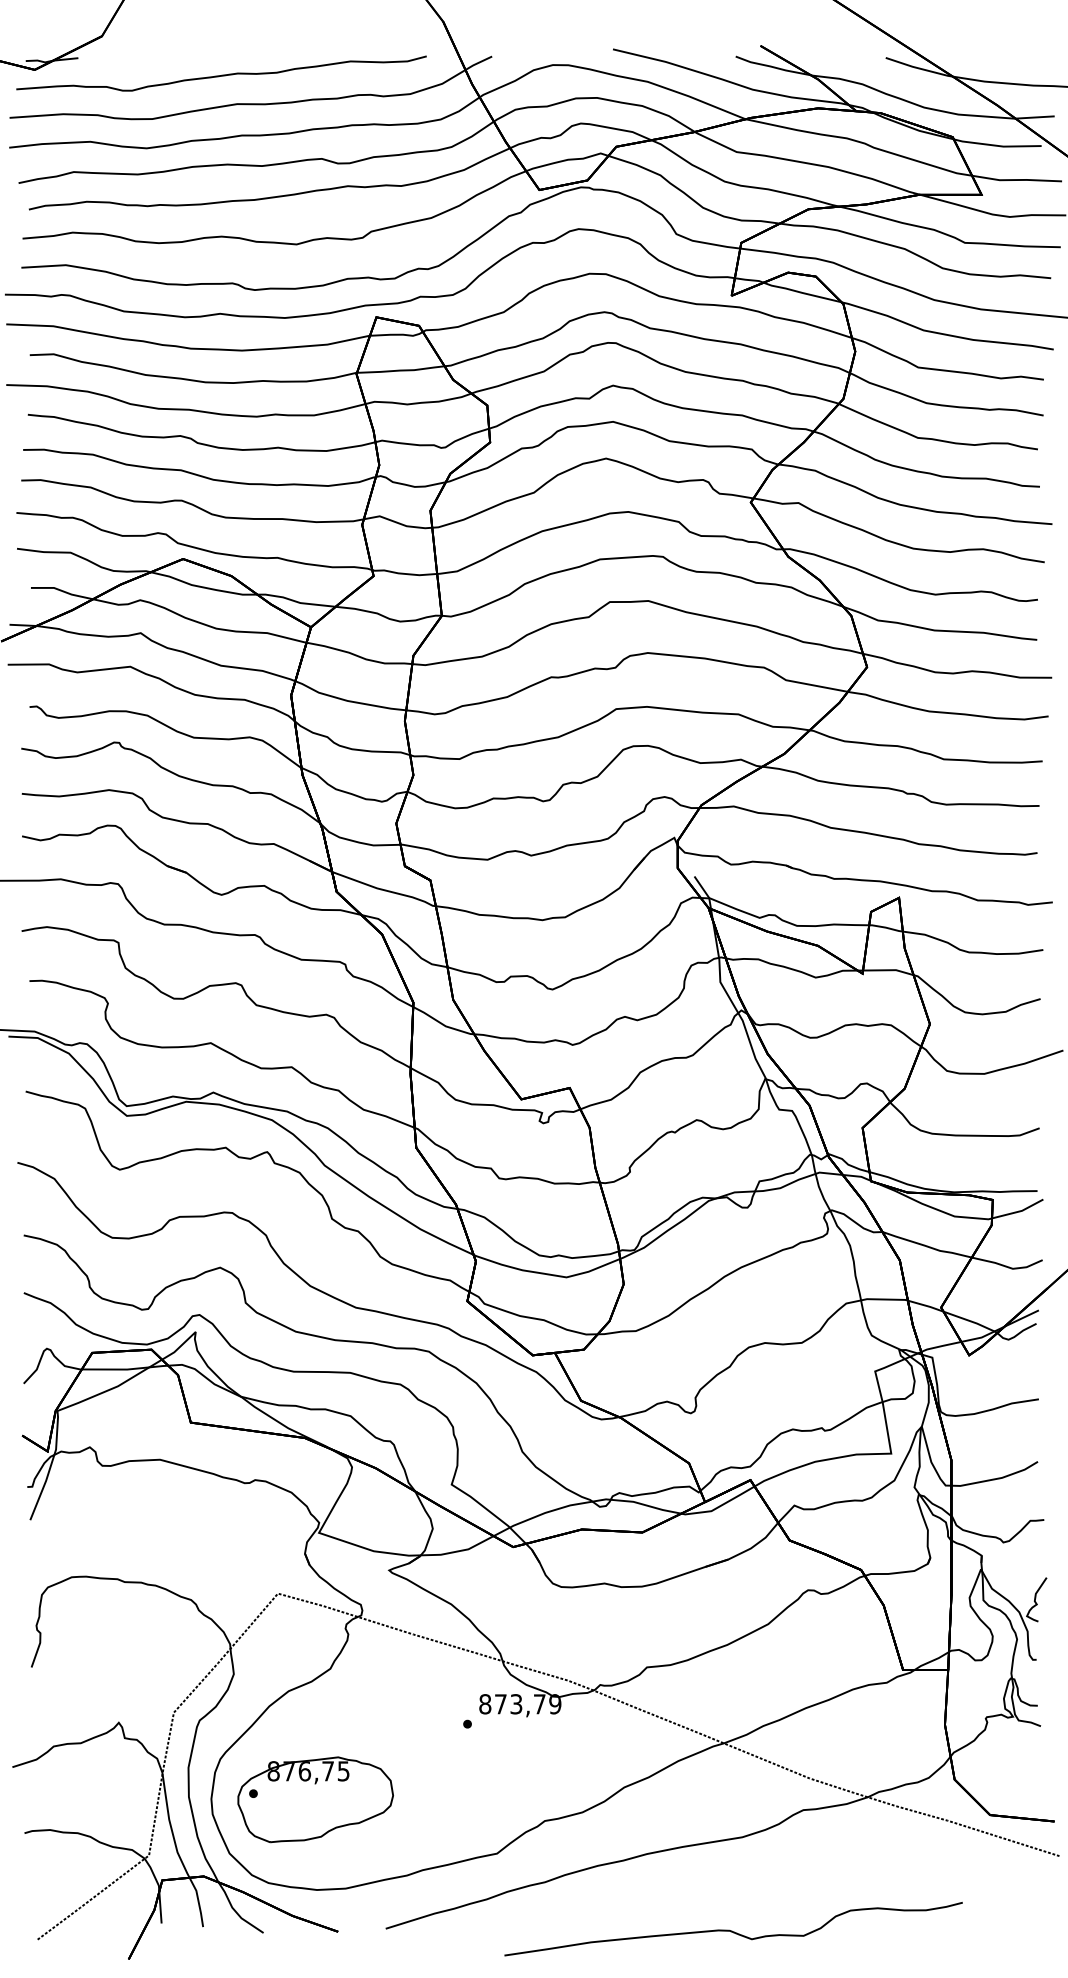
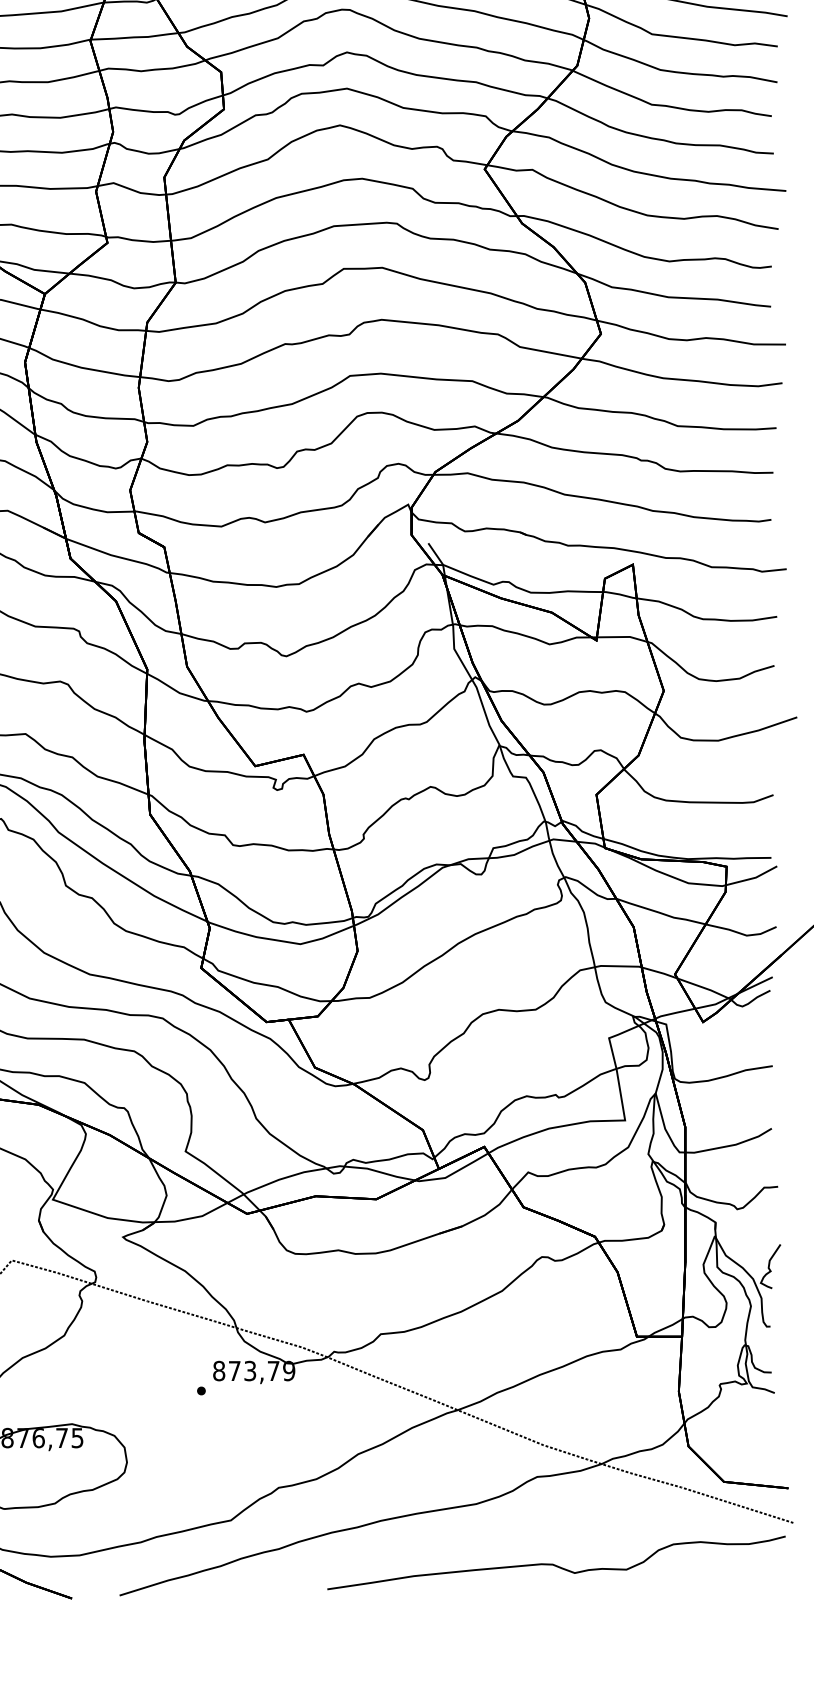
curve: (732, 1930) -> (555, 1564), moved

